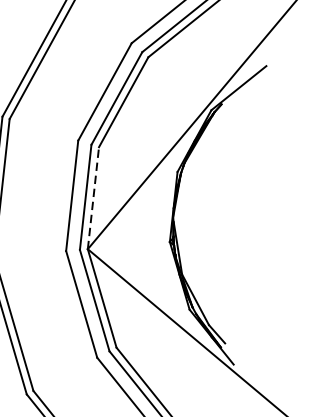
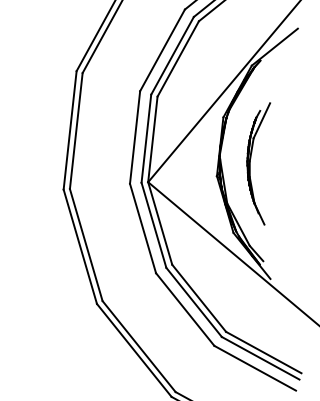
line: (92, 197) -> (152, 138), dashed -> solid
part: (209, 226) -> (250, 163), added

